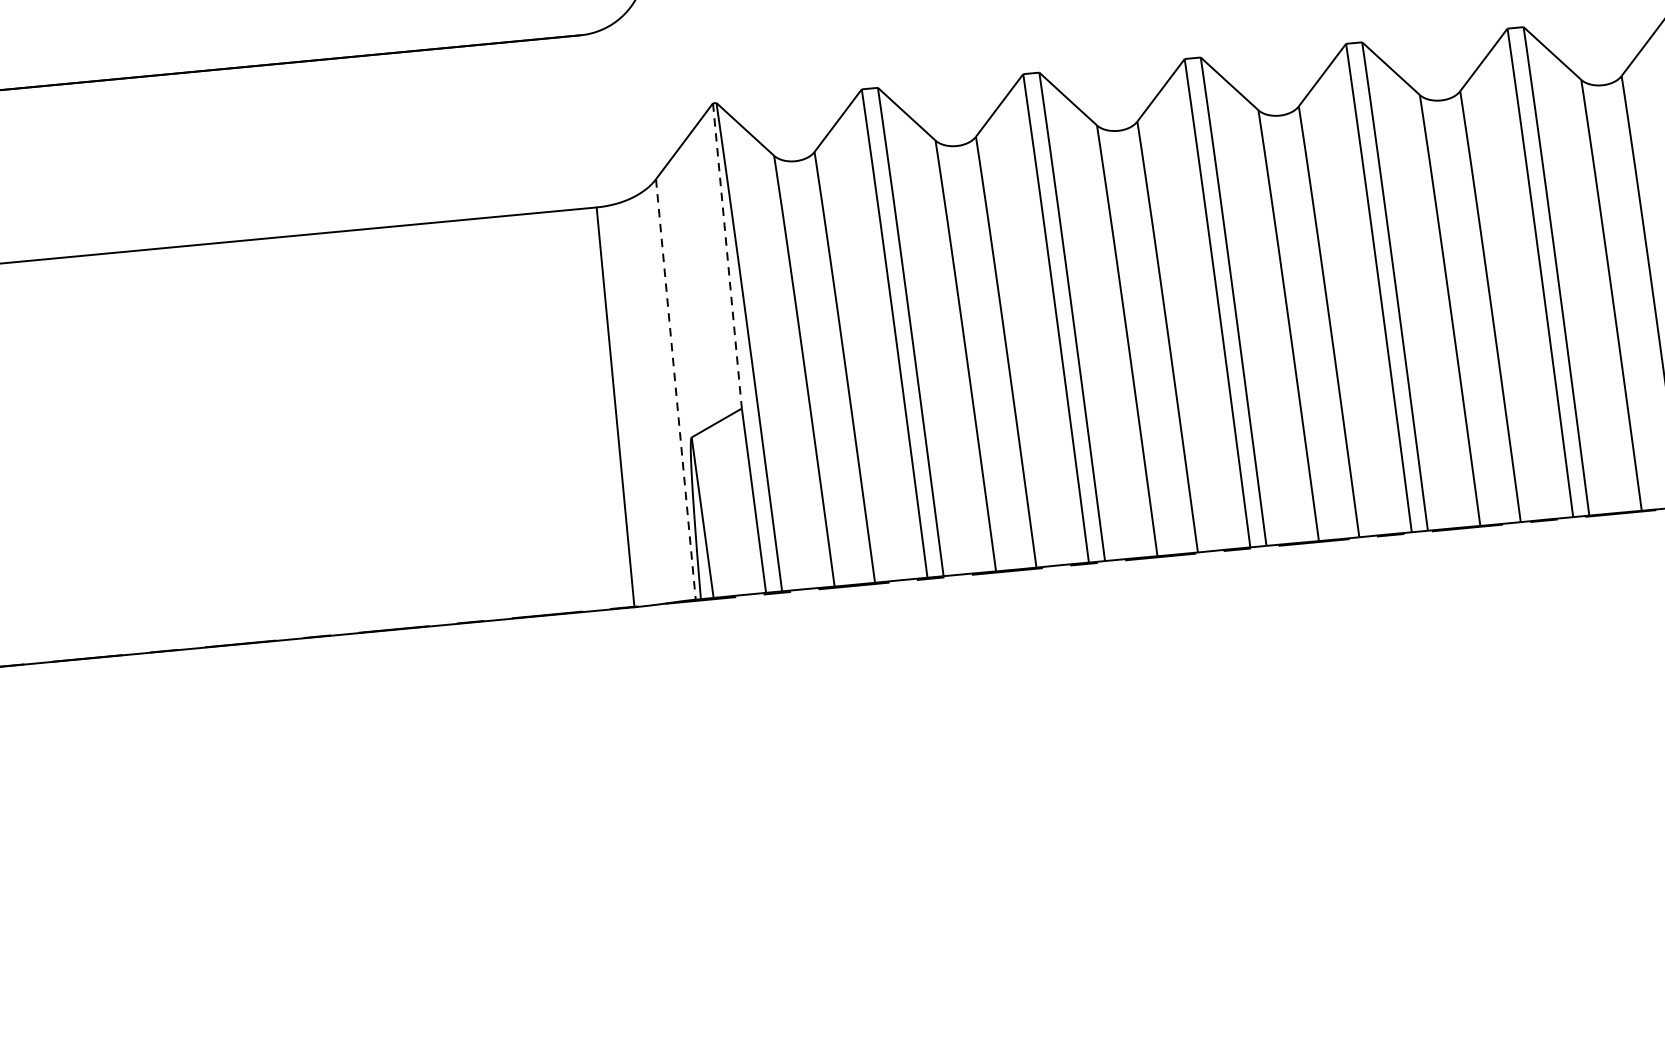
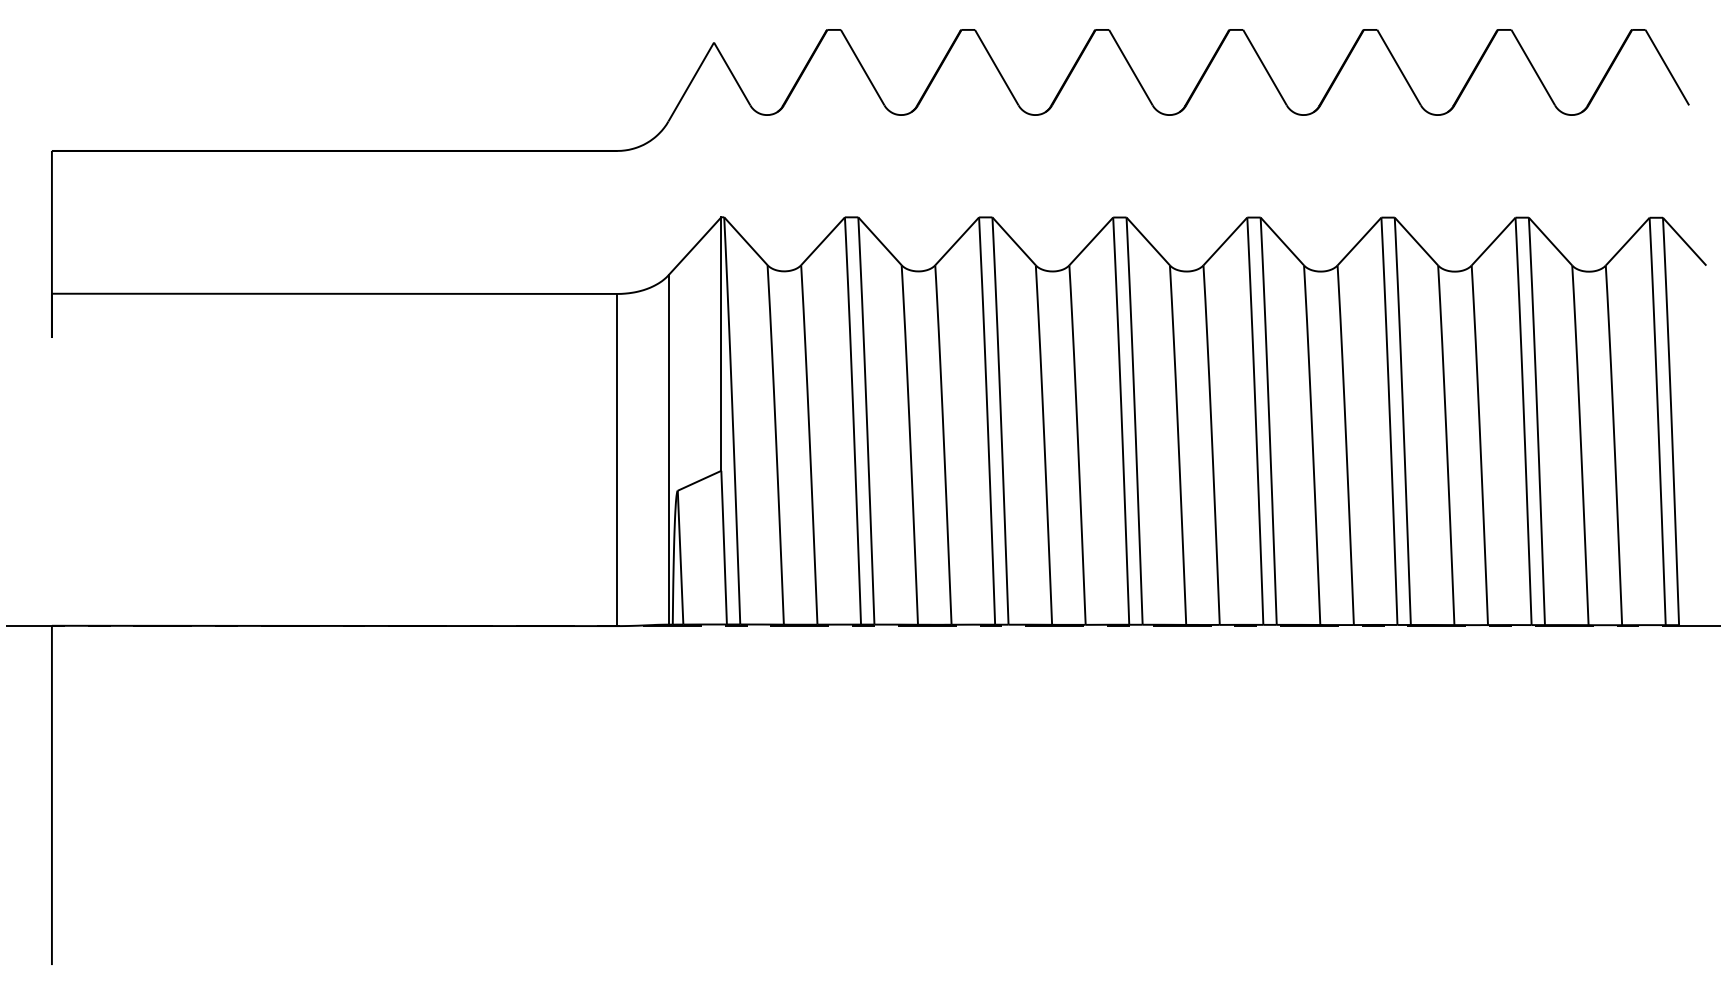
line: (727, 256) -> (721, 344), dashed -> solid
line: (675, 390) -> (668, 450), dashed -> solid

